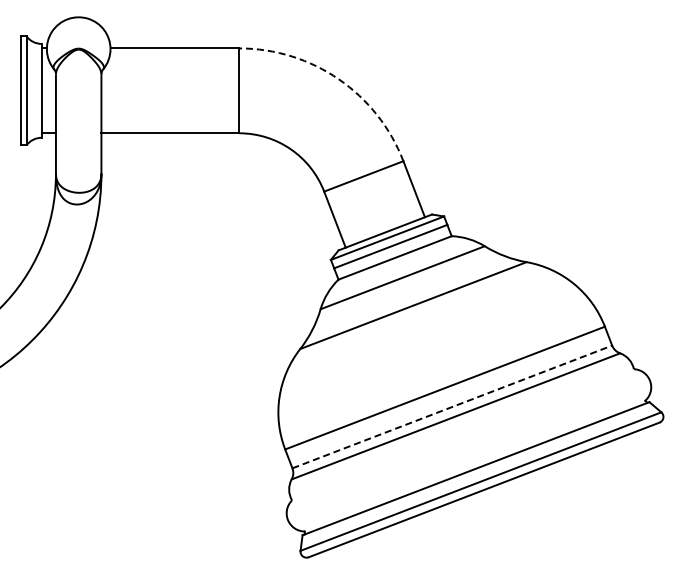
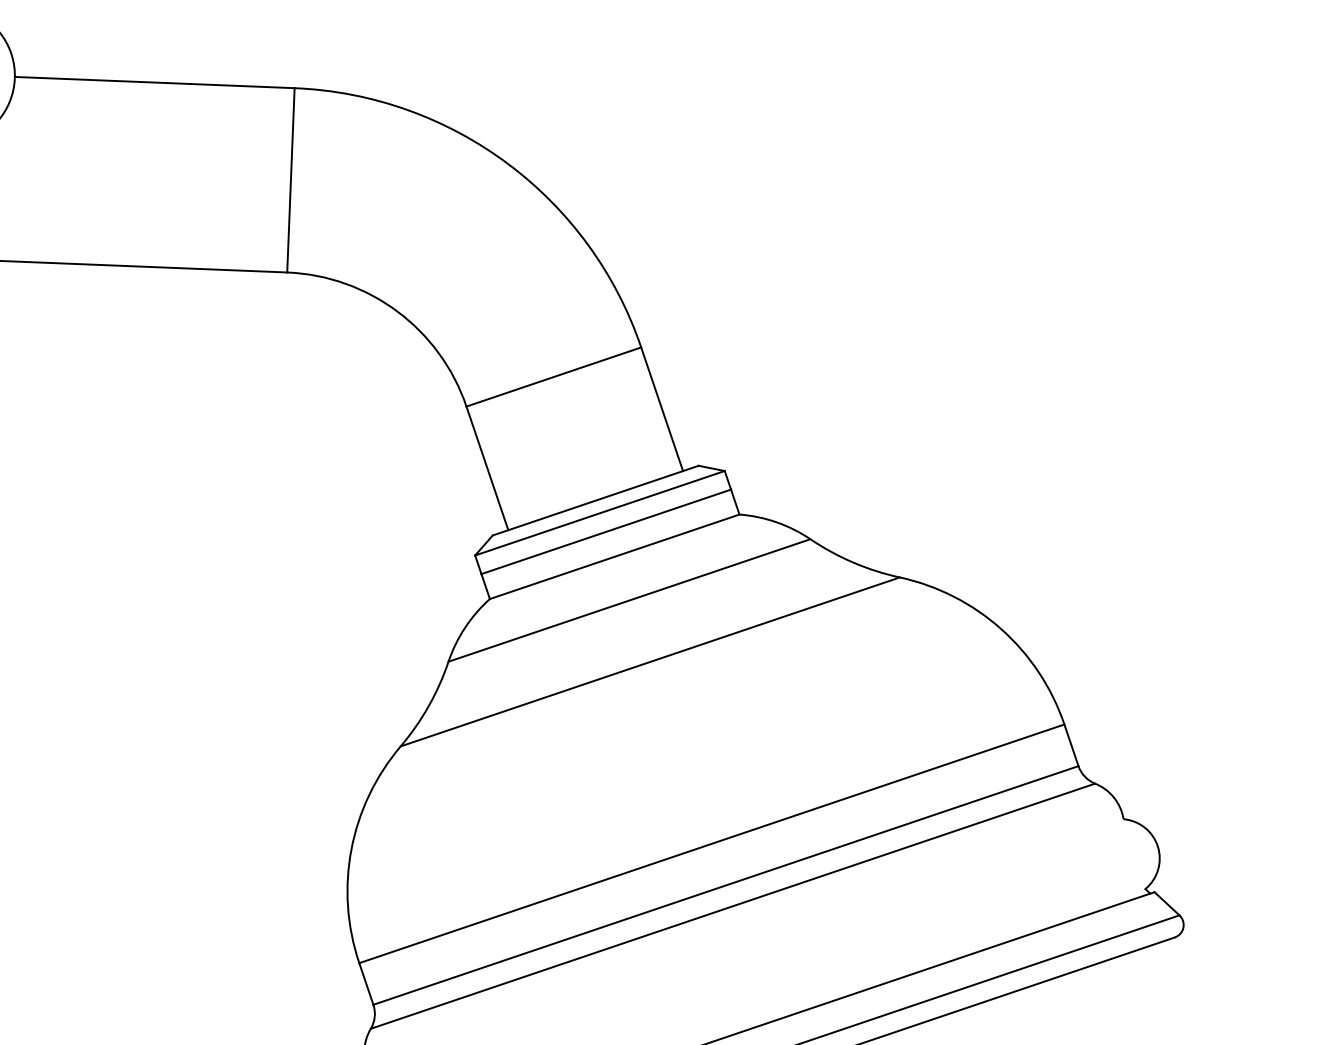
arc: (338, 79) -> (507, 164), dashed -> solid
line: (452, 406) -> (726, 884), dashed -> solid

